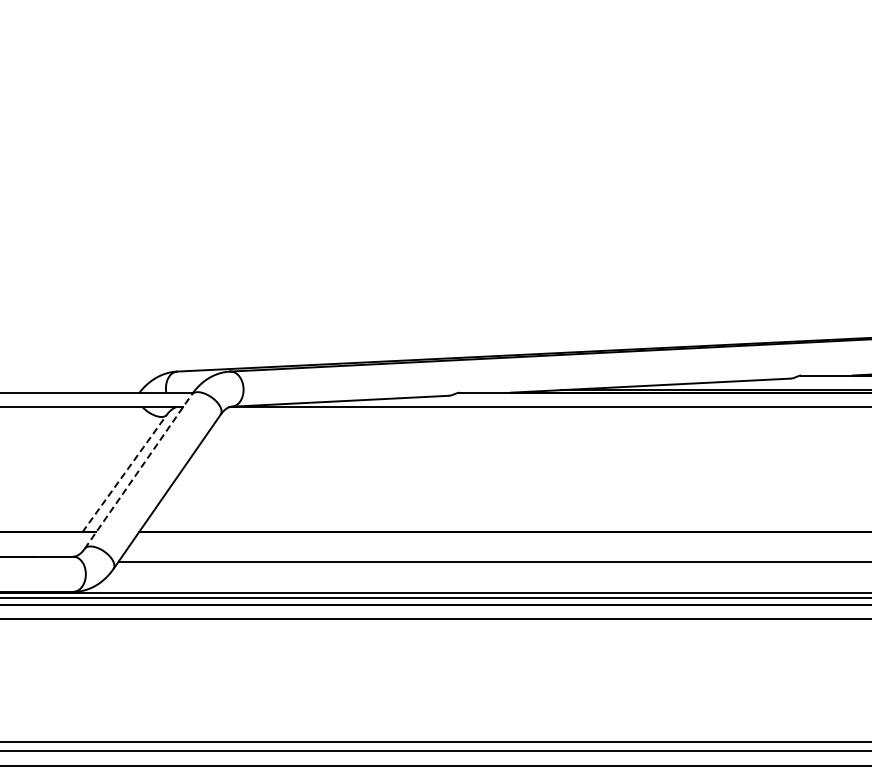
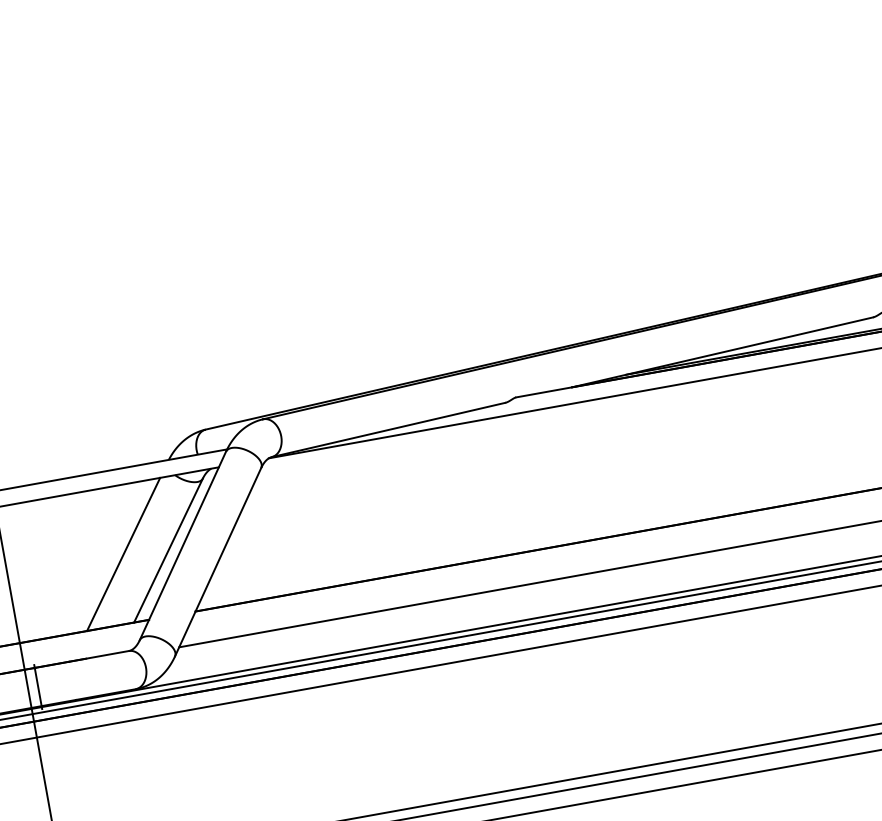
line: (83, 469) -> (122, 554), added
line: (138, 471) -> (183, 545), dashed -> solid
line: (124, 473) -> (168, 550), dashed -> solid

